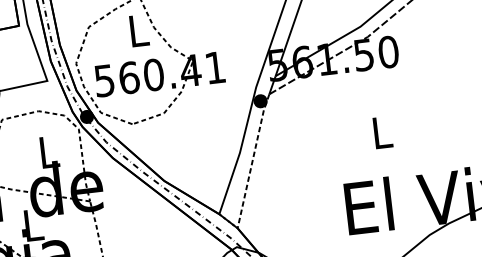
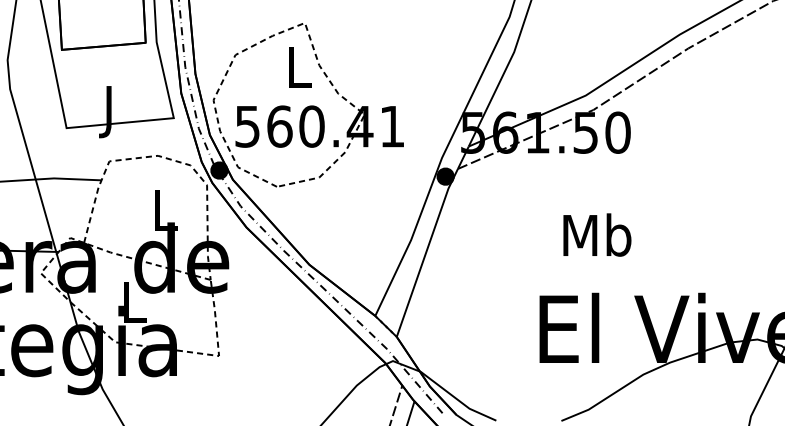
text: (382, 131) -> (597, 234), L -> Mb
line: (252, 161) -> (426, 252), dashed -> solid

